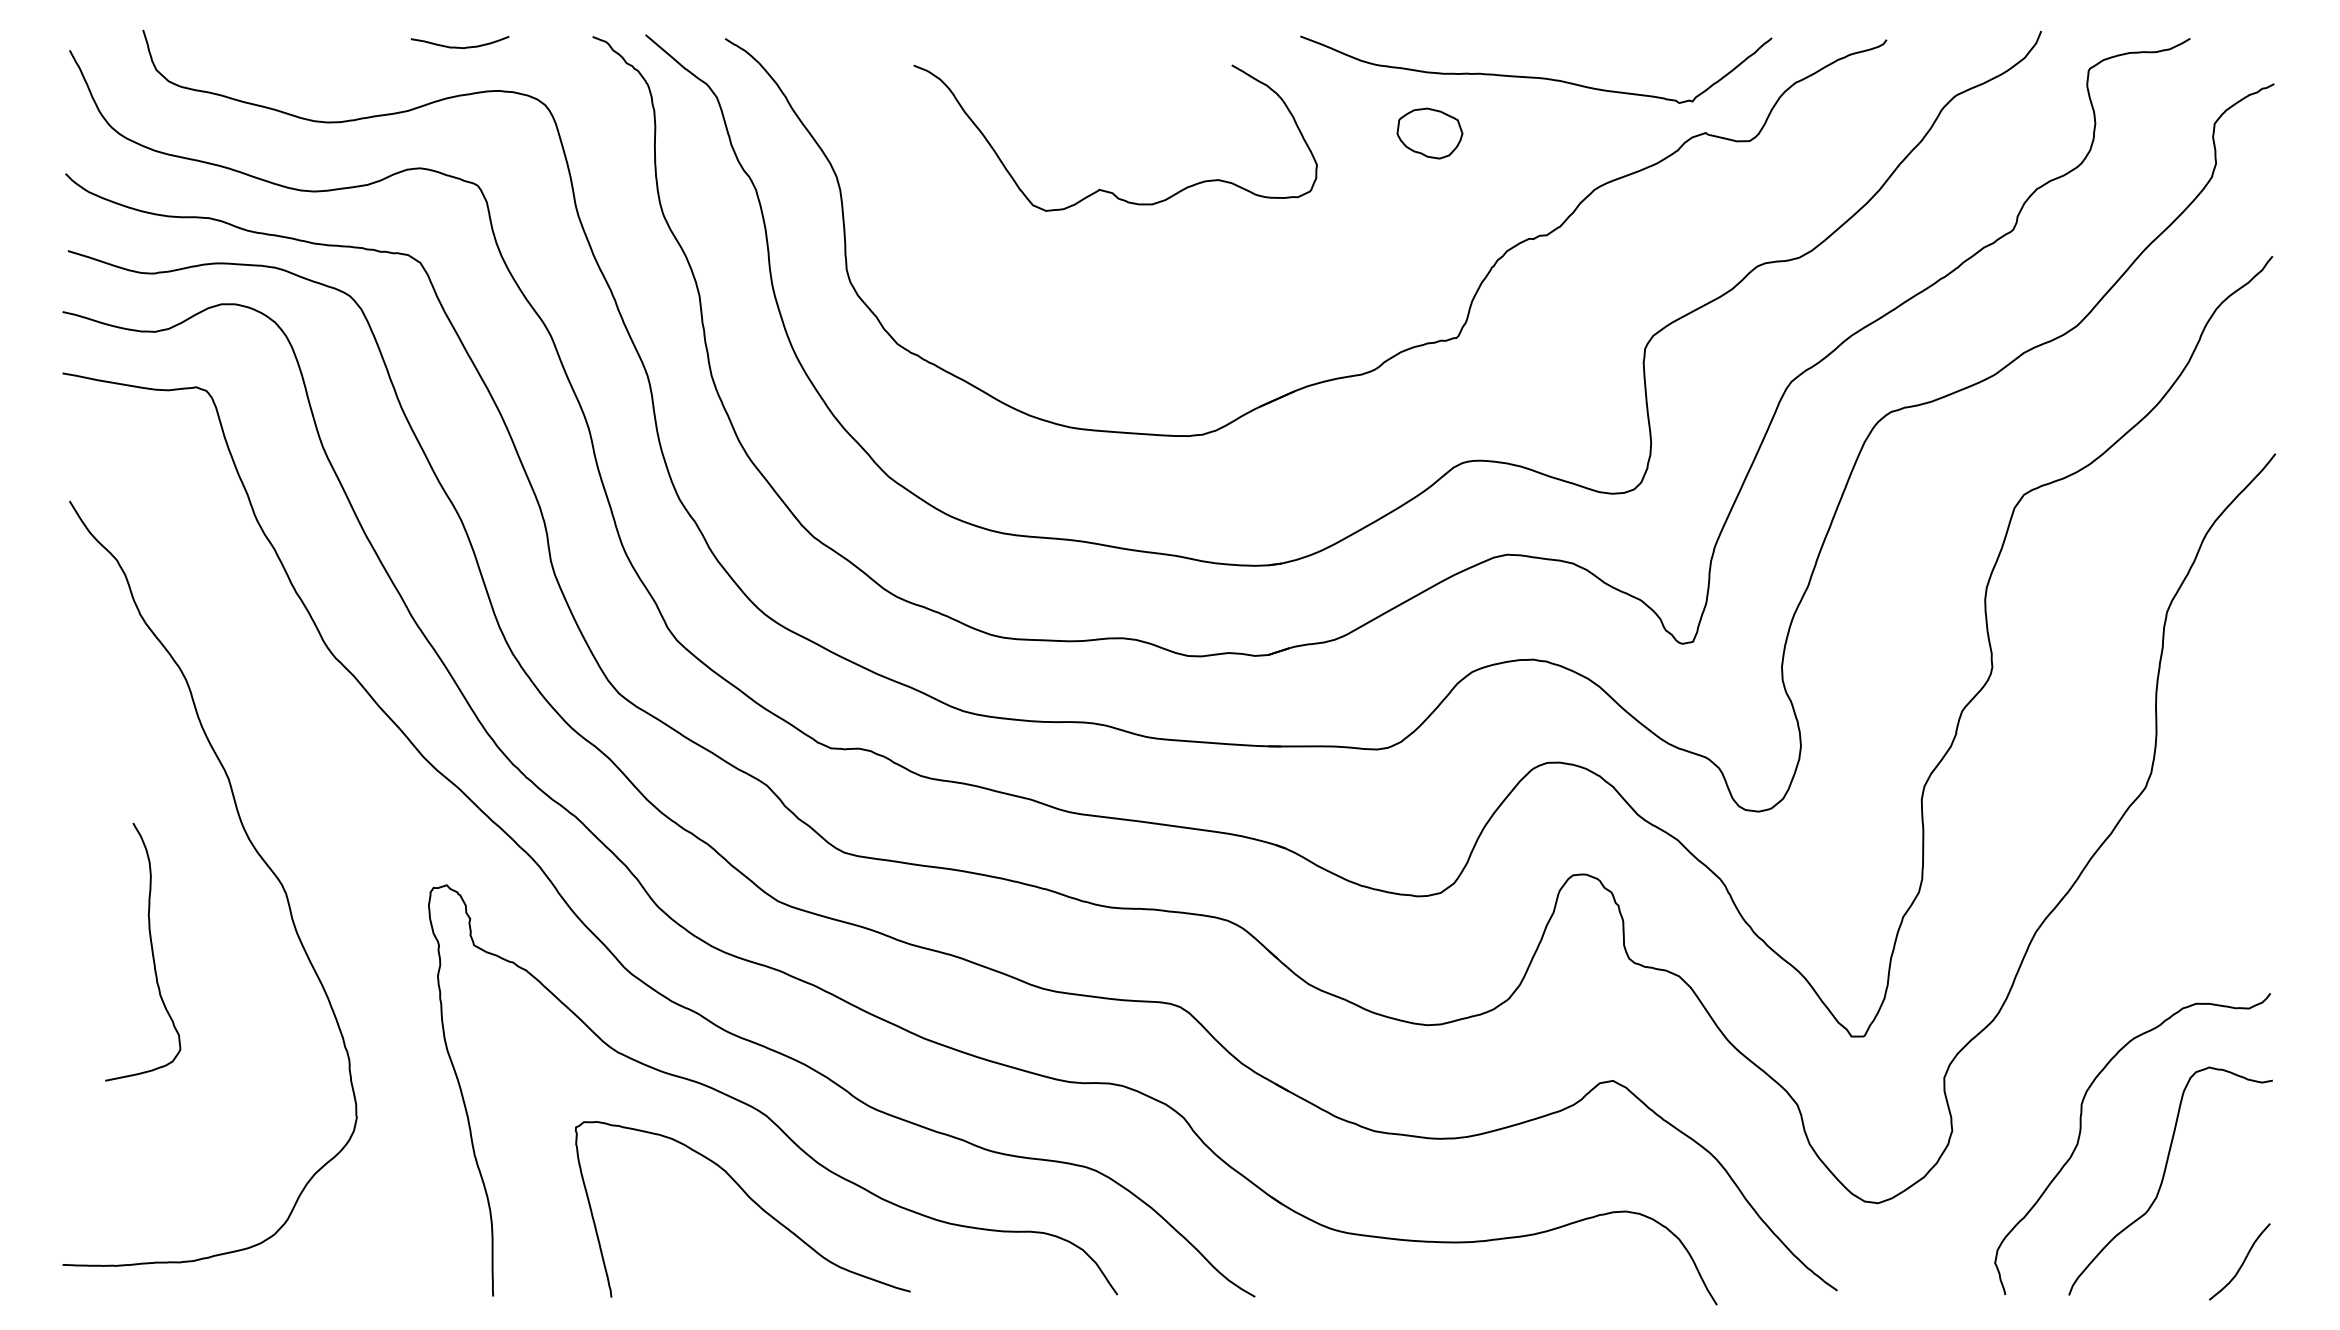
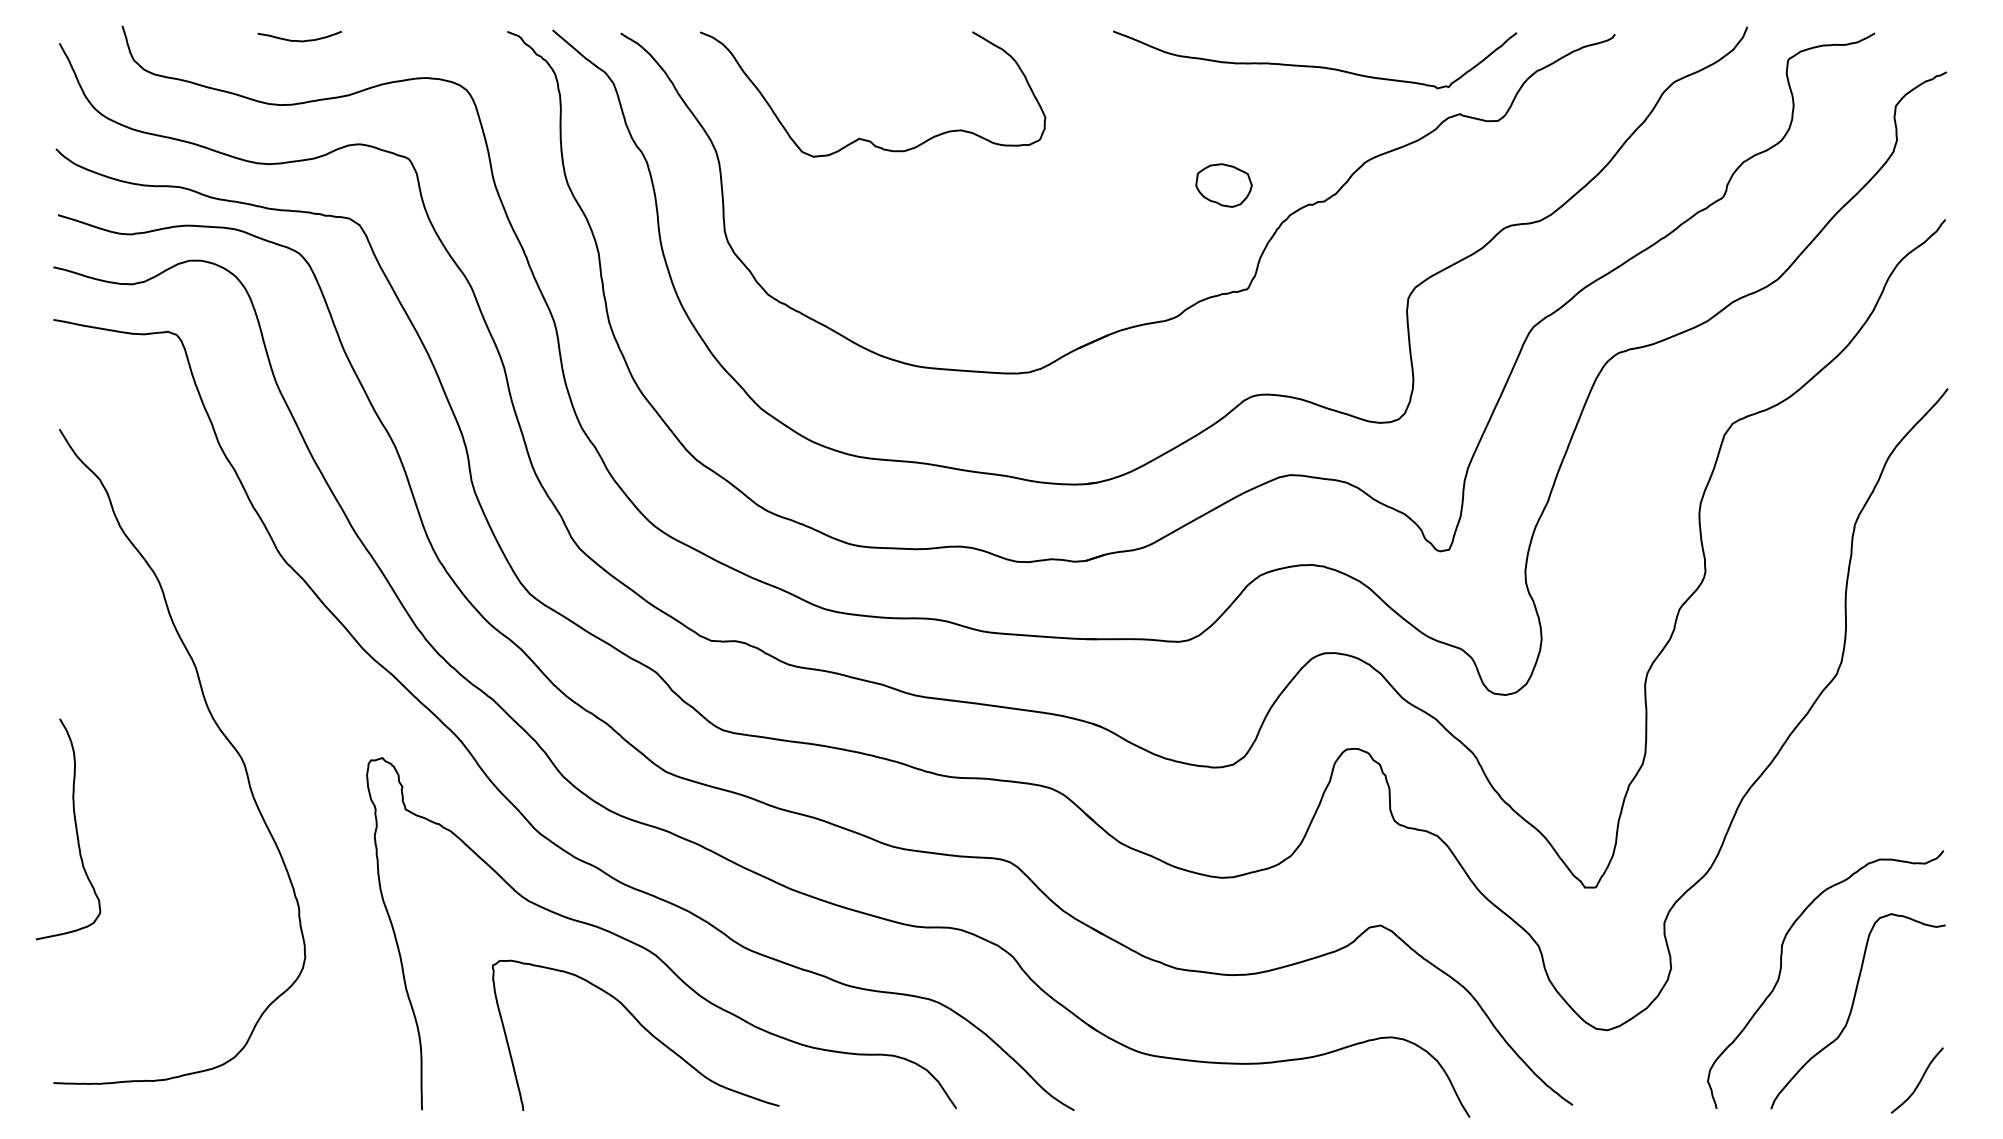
curve: (459, 47) -> (299, 40), moved
part: (1429, 133) -> (1223, 185), moved
curve: (1104, 189) -> (863, 138), moved
curve: (151, 952) -> (75, 829), moved

